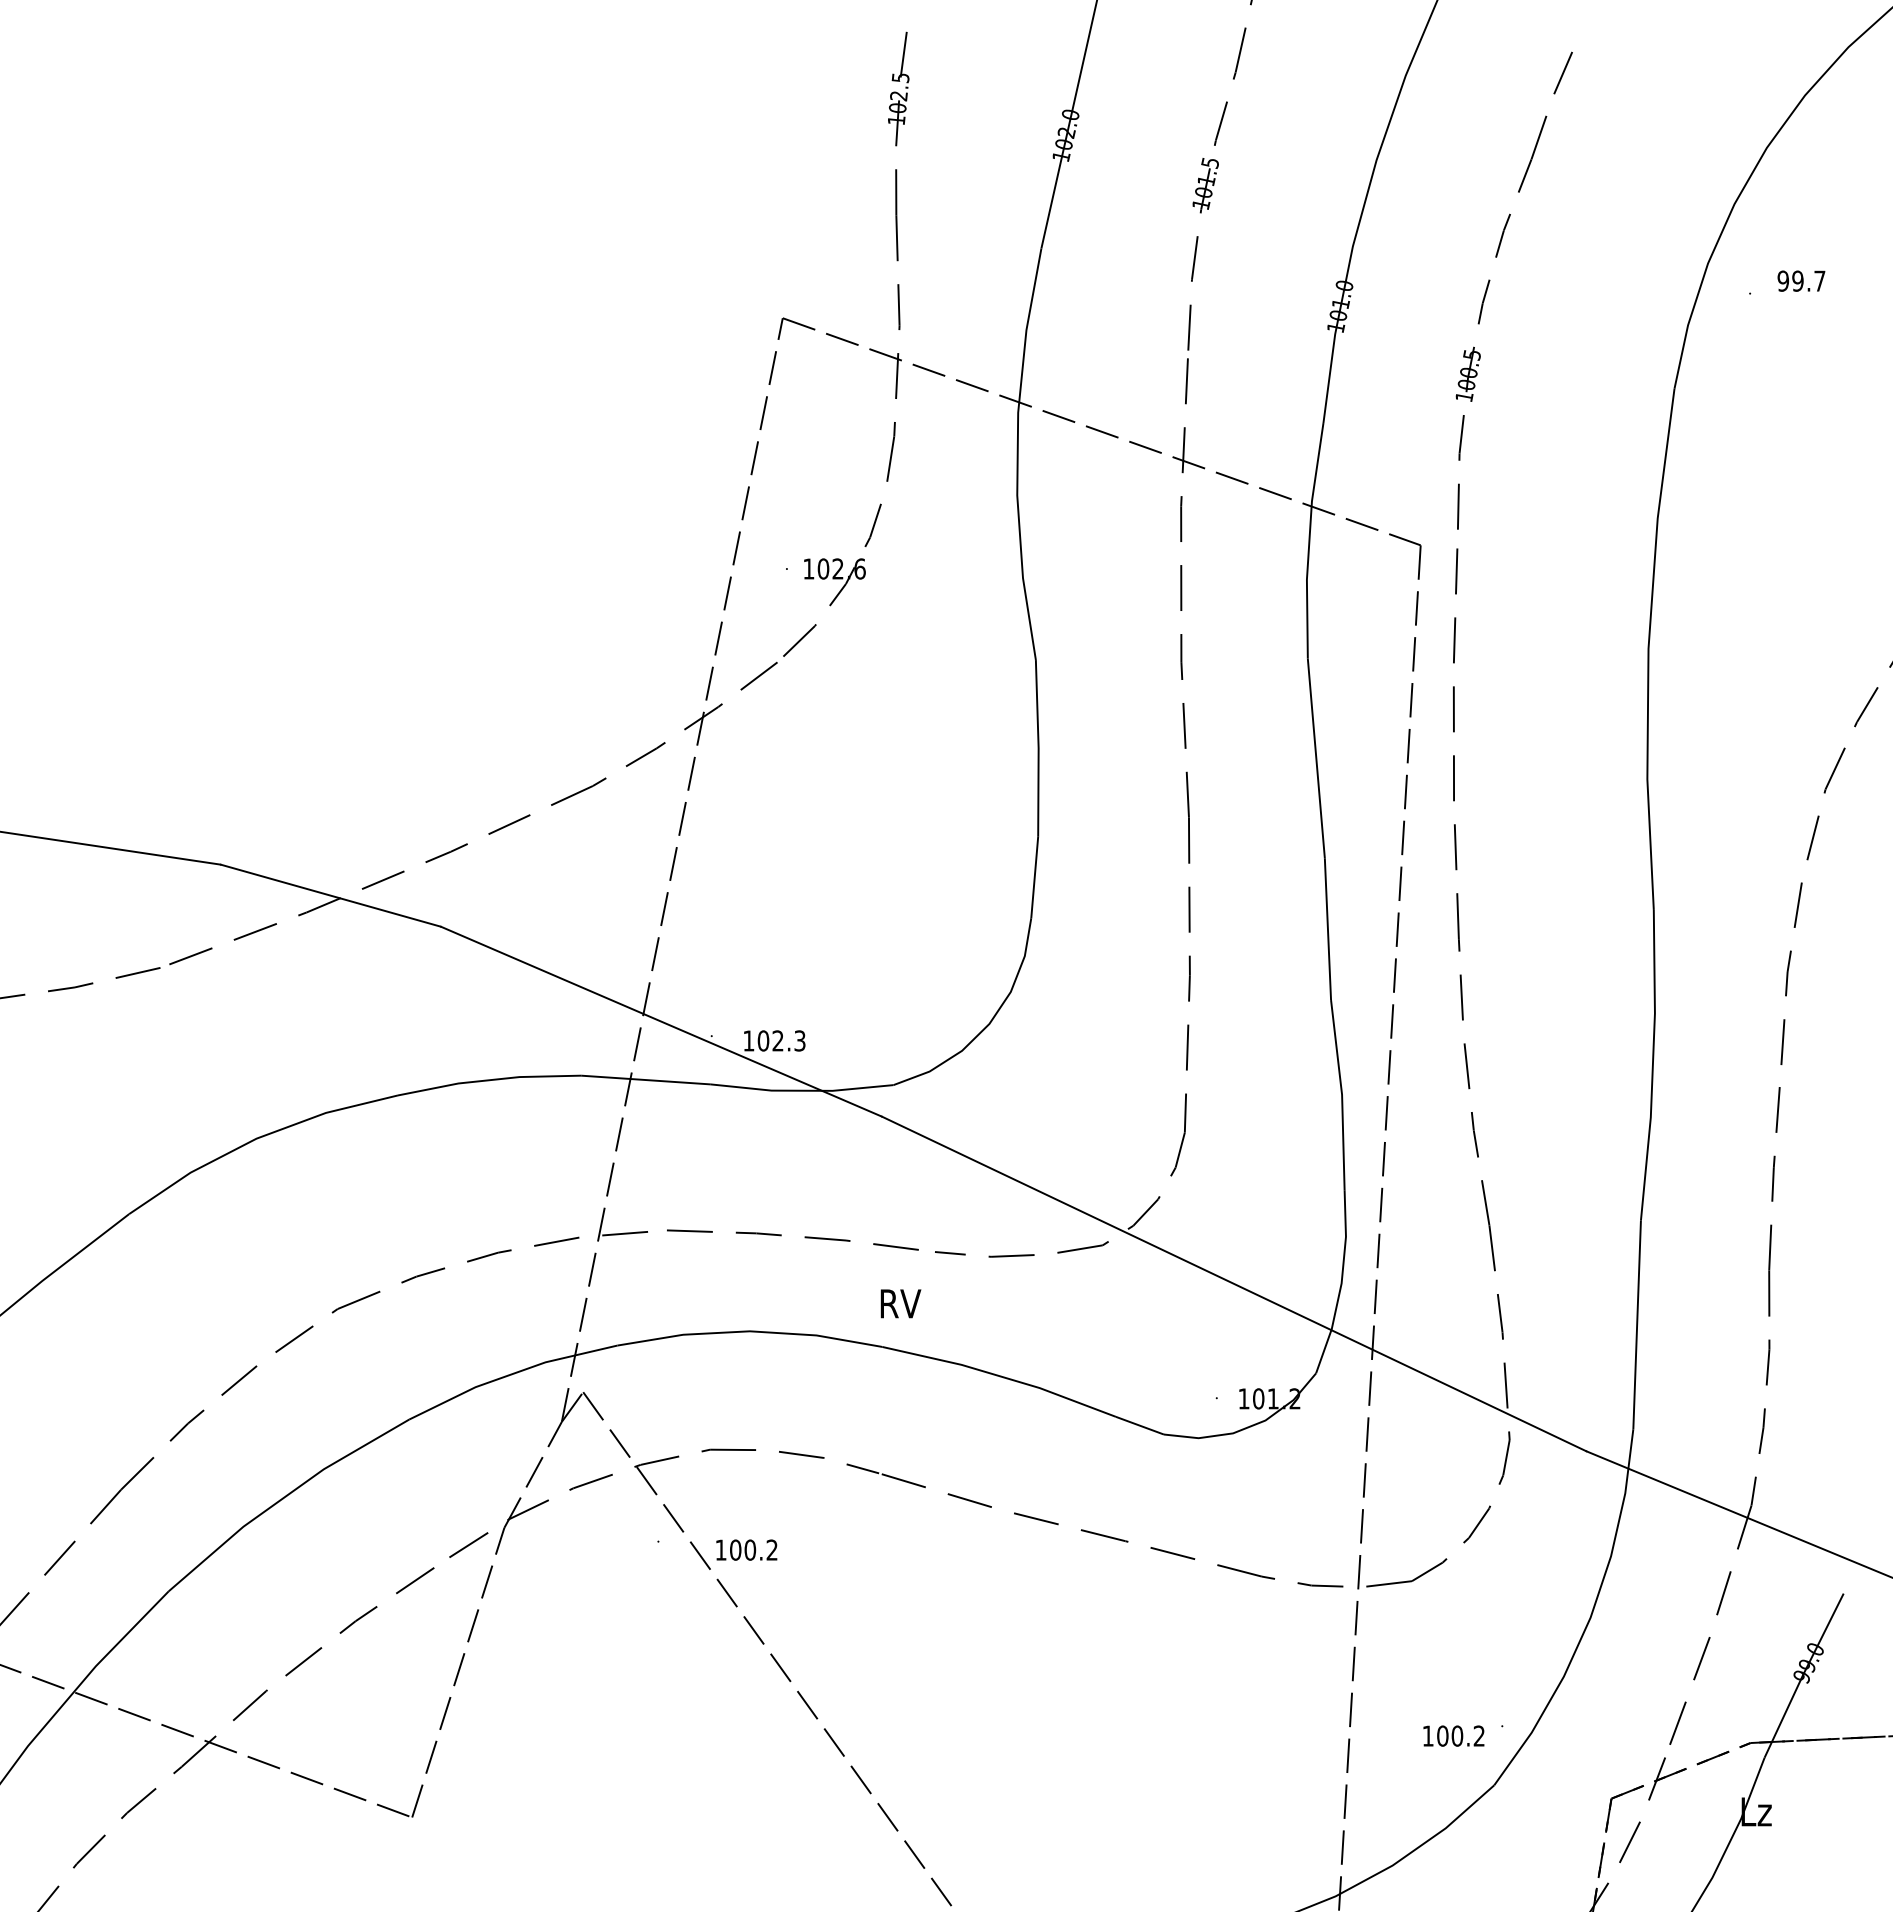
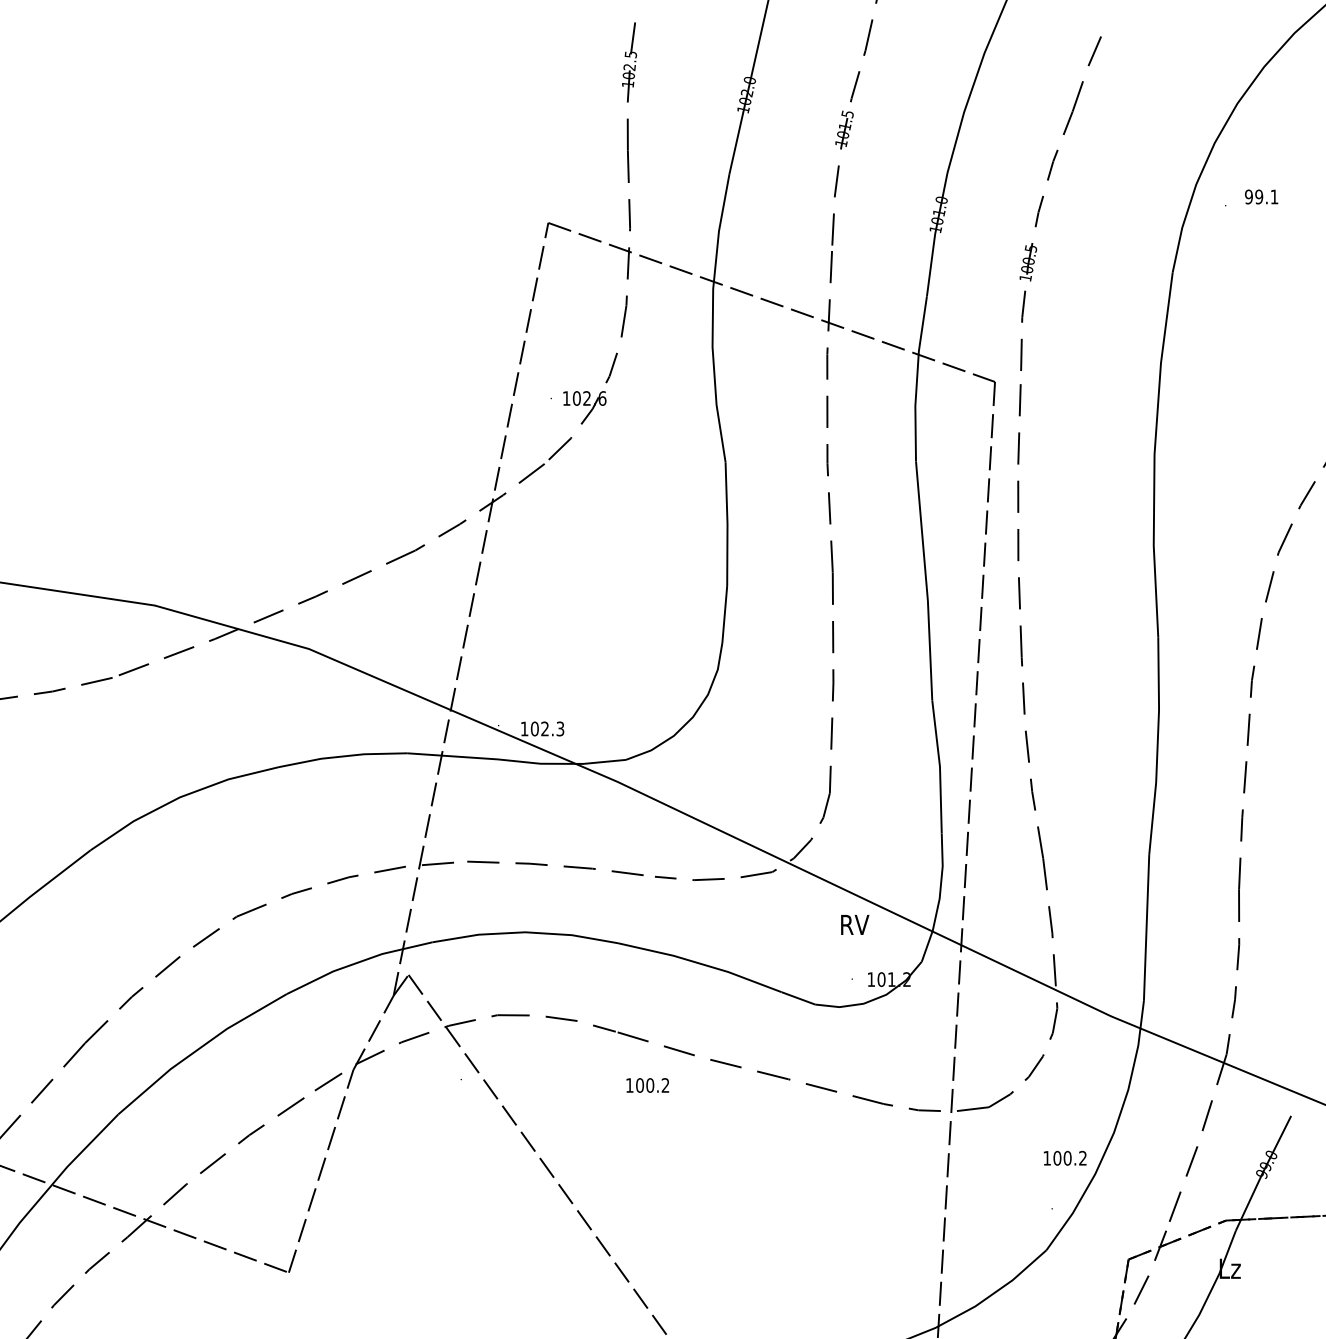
text: (1819, 280) -> (1274, 196), 99.7 -> 99.1
text: (900, 1303) -> (854, 924), moved
text: (746, 1549) -> (647, 1085), moved
text: (1453, 1735) -> (1064, 1157), moved

